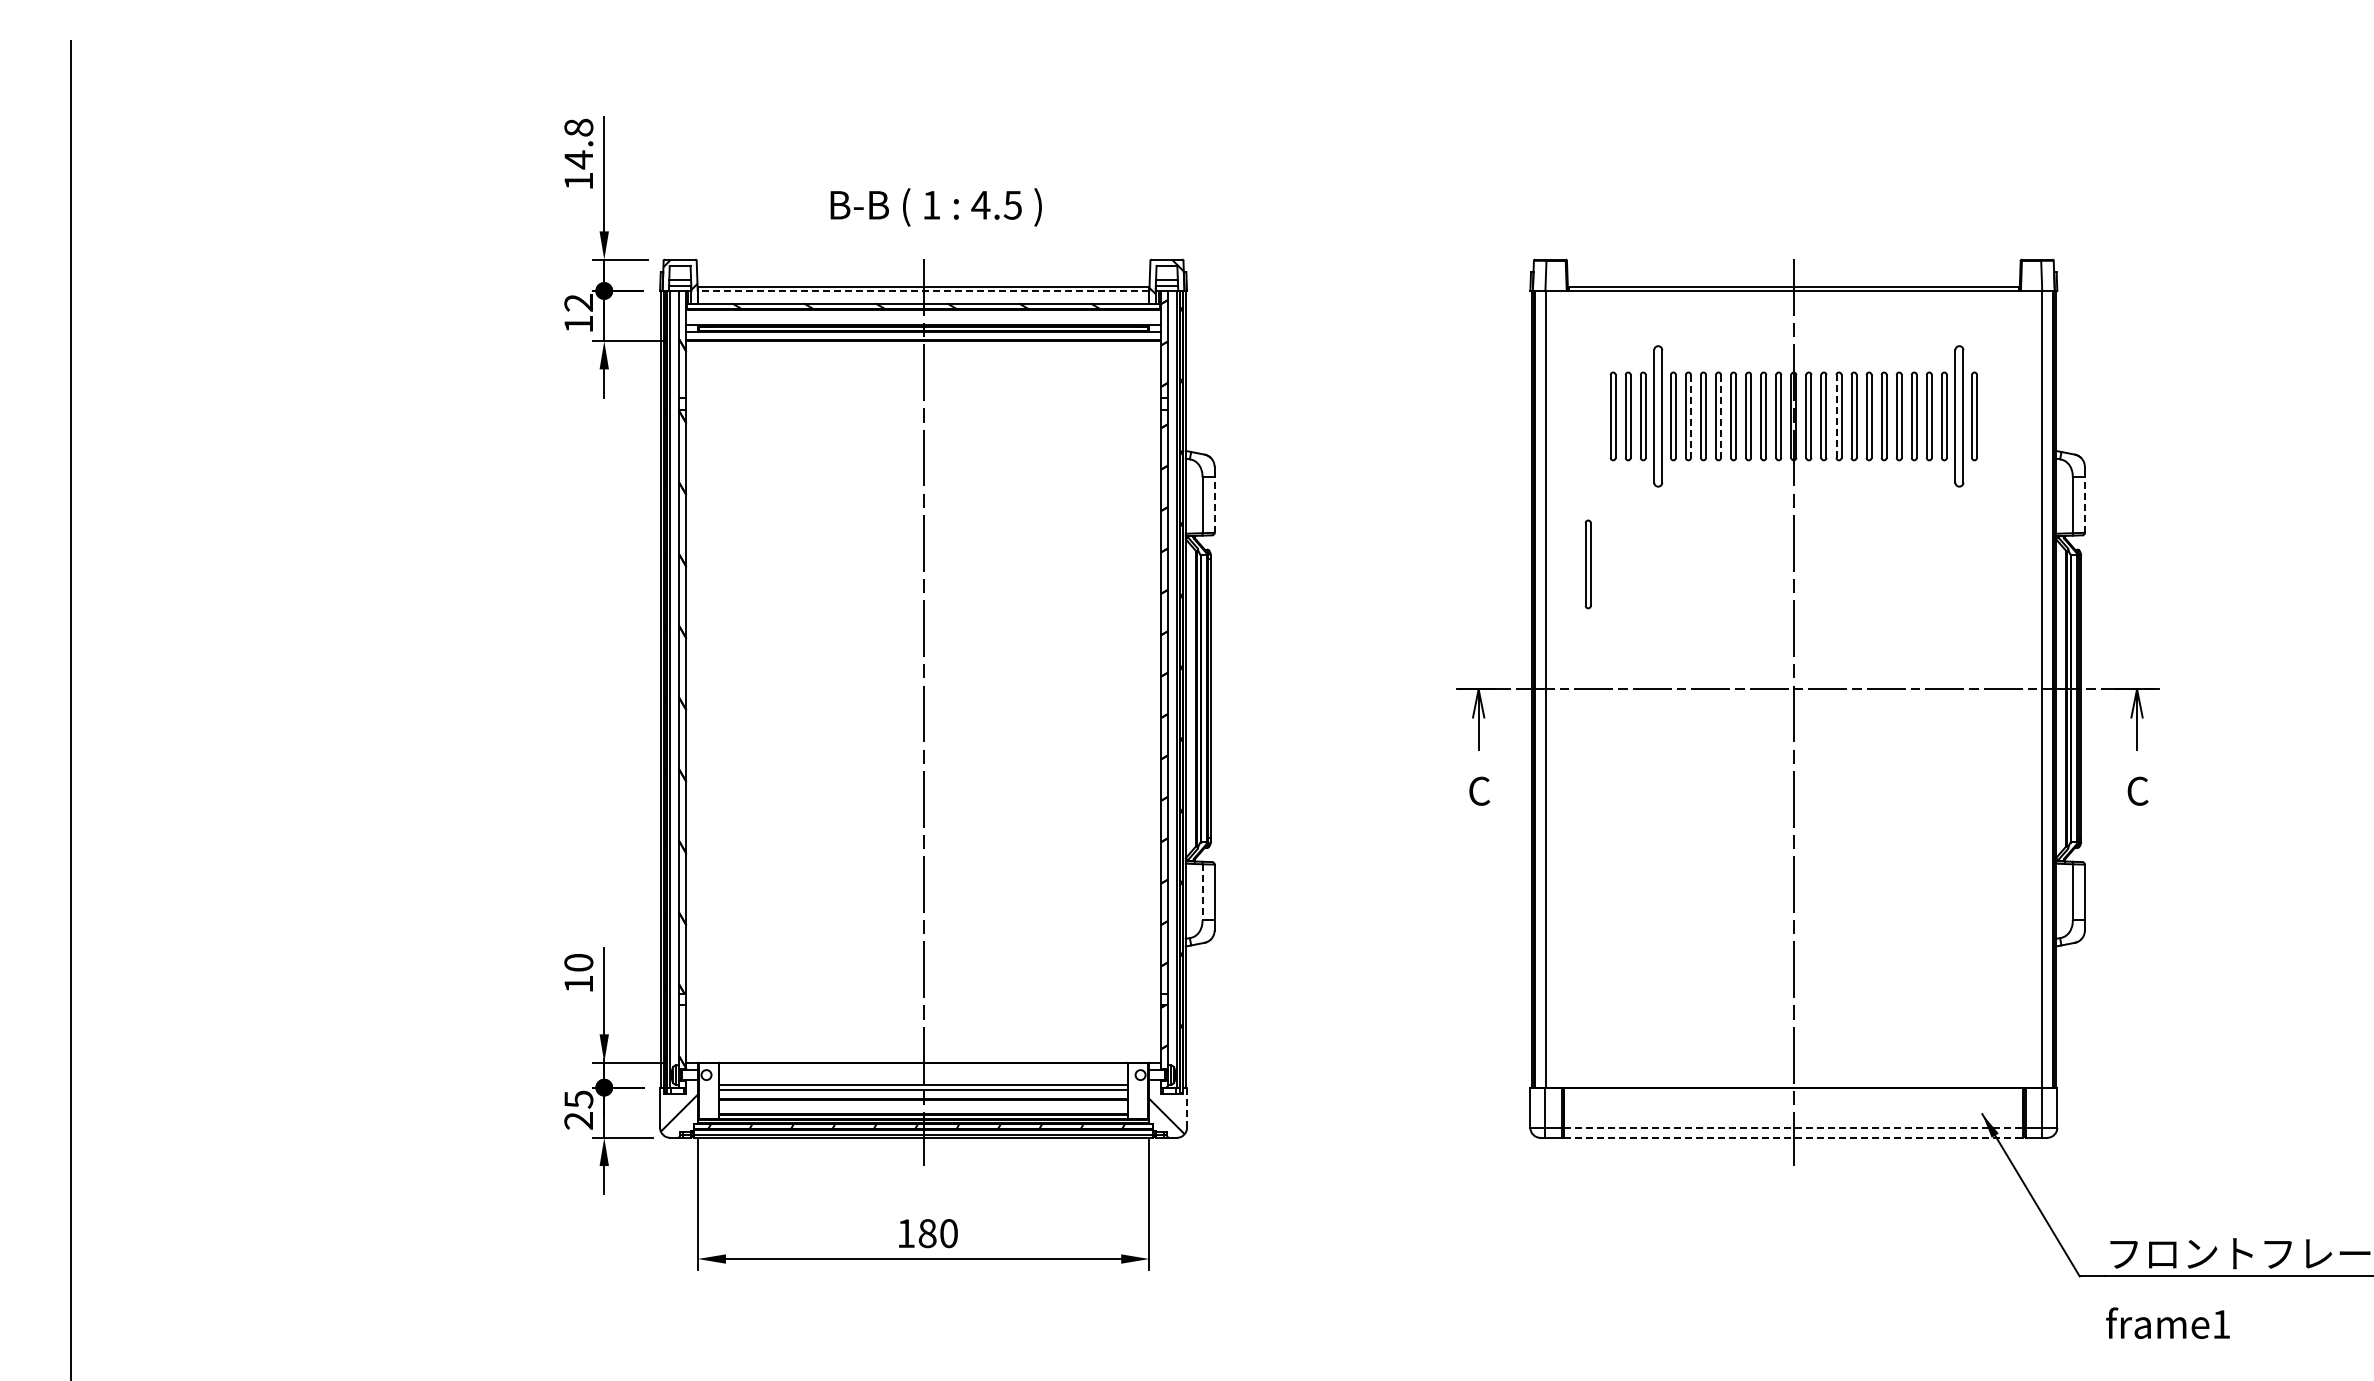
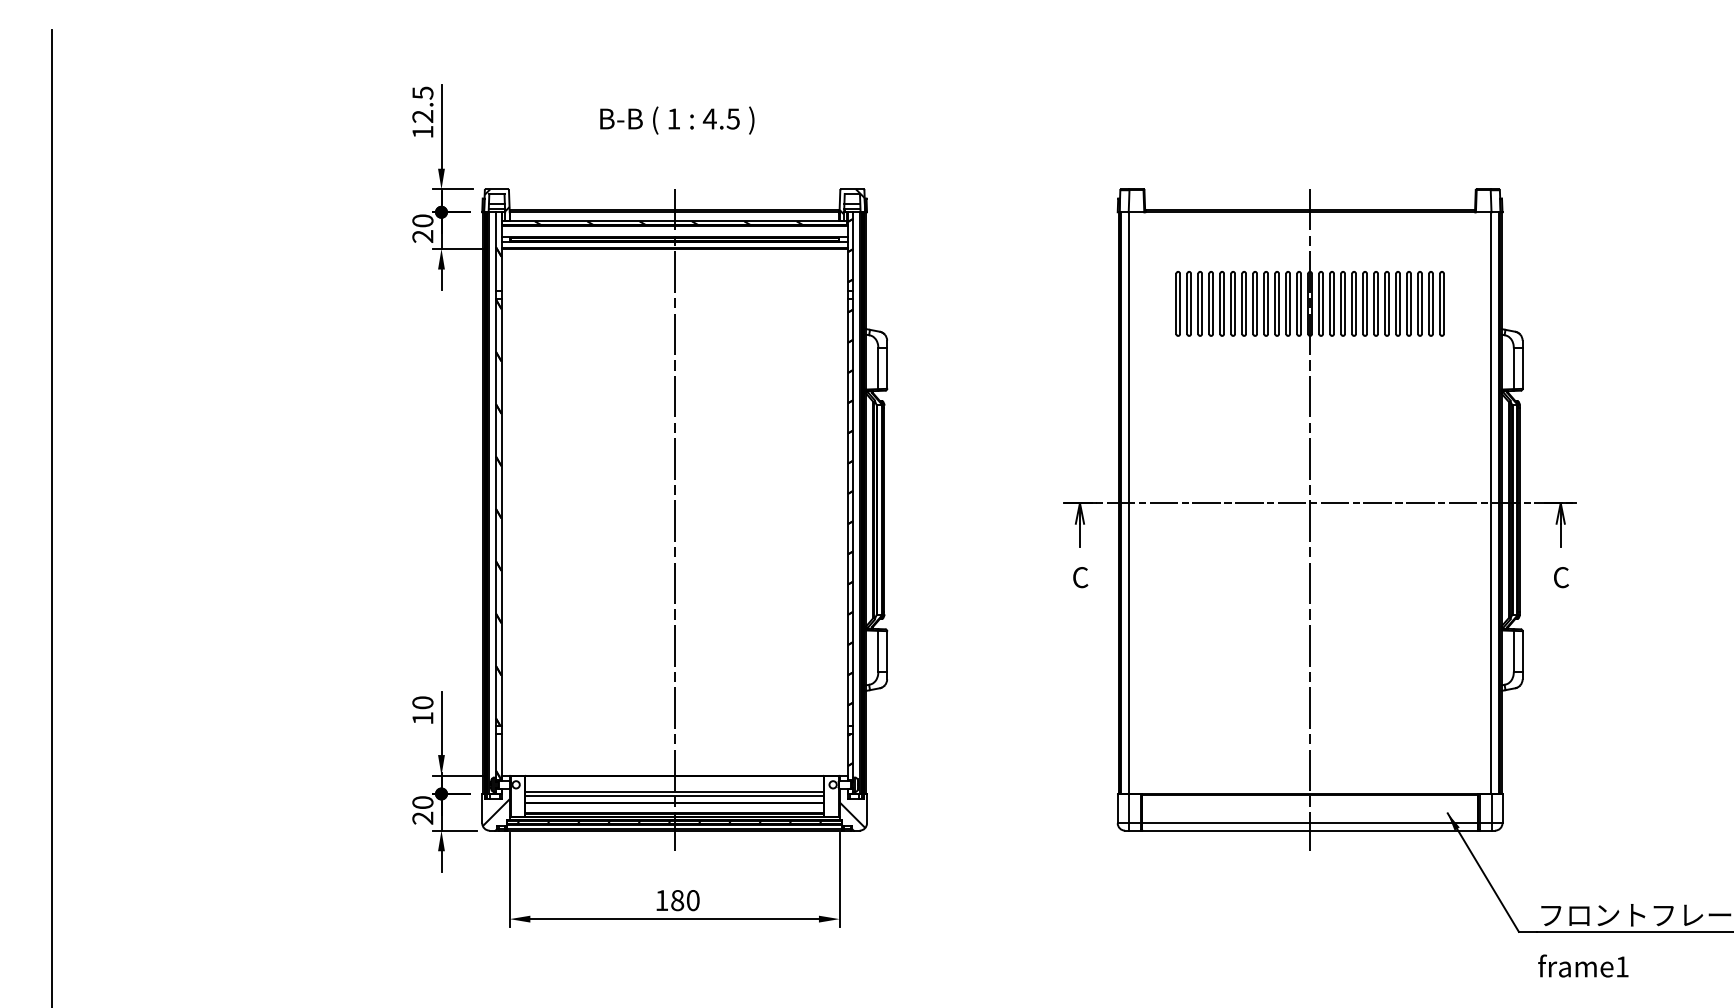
text: (578, 143) -> (422, 104), 14.8 -> 12.5
text: (935, 207) -> (676, 120), moved
line: (923, 291) -> (674, 212), dashed -> solid
text: (578, 313) -> (422, 228), 12 -> 20
line: (1836, 415) -> (1341, 303), dashed -> solid
part: (1658, 416) -> (1211, 303), size x0.62
line: (1690, 416) -> (1234, 303), dashed -> solid
line: (1721, 416) -> (1257, 303), dashed -> solid
part: (1959, 416) -> (1431, 303), size x0.62
line: (1214, 505) -> (887, 368), dashed -> solid
line: (2084, 505) -> (1522, 368), dashed -> solid
part: (1587, 564) -> (1159, 411), removed
line: (1202, 892) -> (878, 651), dashed -> solid
text: (578, 1099) -> (422, 802), 25 -> 20
line: (1187, 1108) -> (867, 809), dashed -> solid
line: (1793, 1127) -> (1309, 823), dashed -> solid
line: (1793, 1137) -> (1309, 830), dashed -> solid

